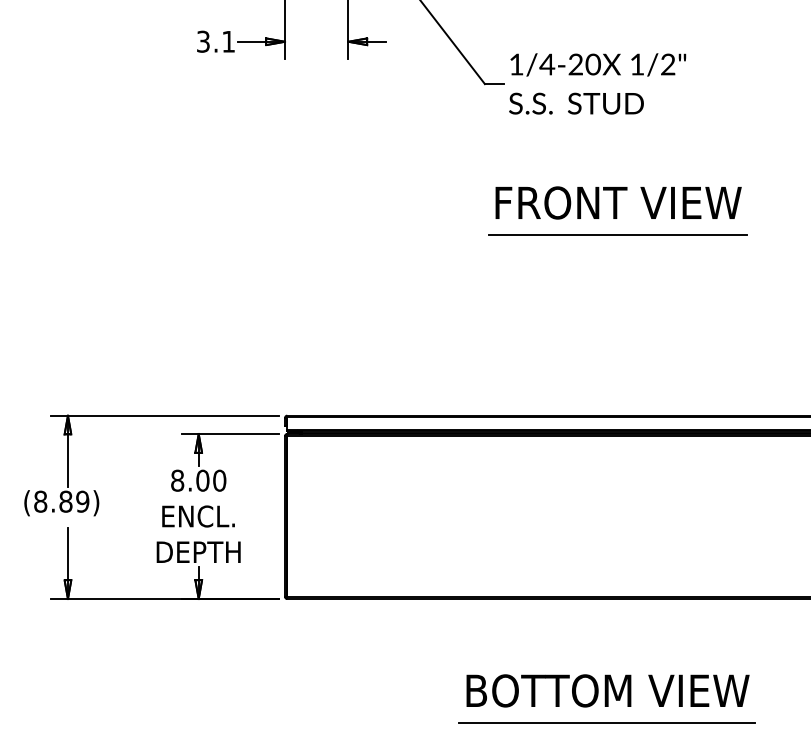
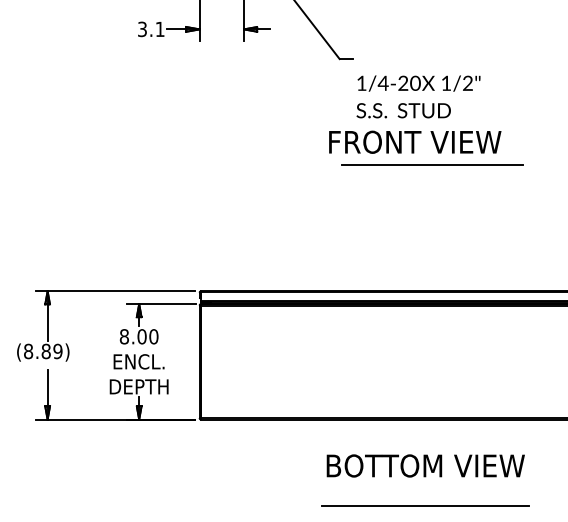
text: (597, 83) -> (418, 96), moved
text: (618, 201) -> (415, 141), moved
text: (607, 690) -> (425, 465), moved

